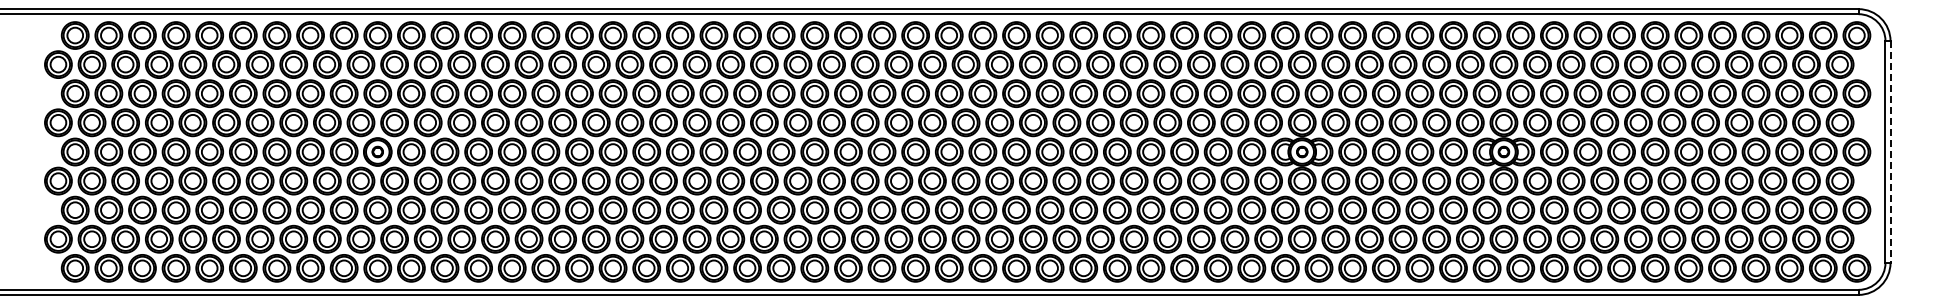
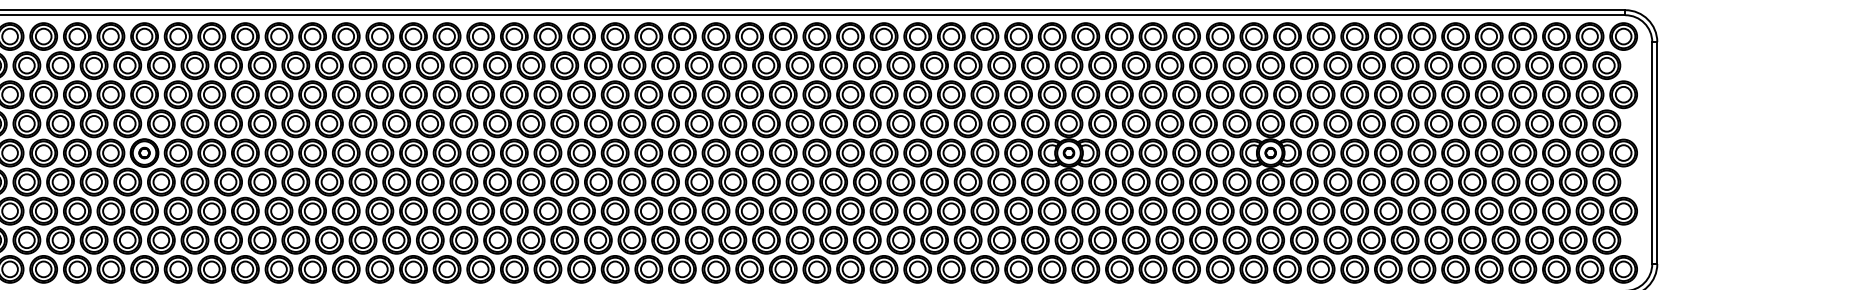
line: (1890, 152) -> (1657, 153), dashed -> solid

